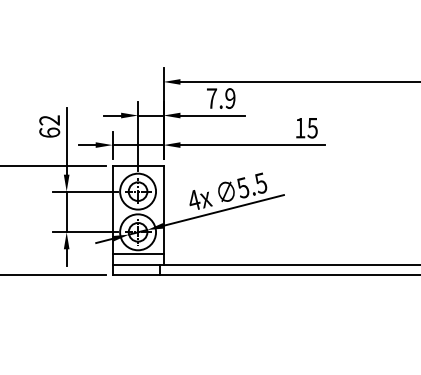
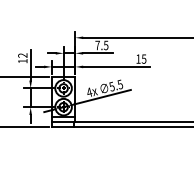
text: (228, 98) -> (105, 45), 7.9 -> 7.5
text: (48, 131) -> (22, 60), 62 -> 12

